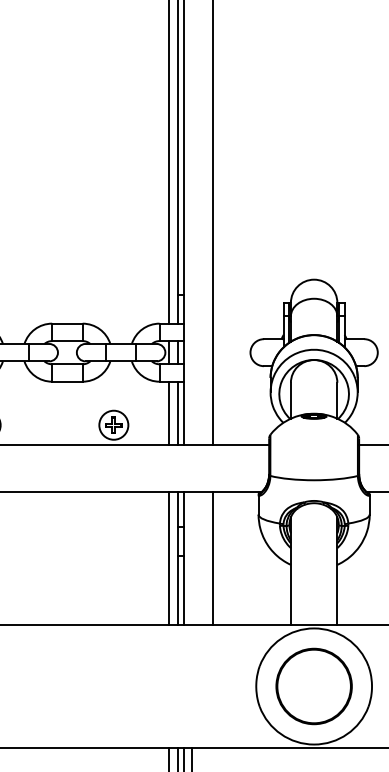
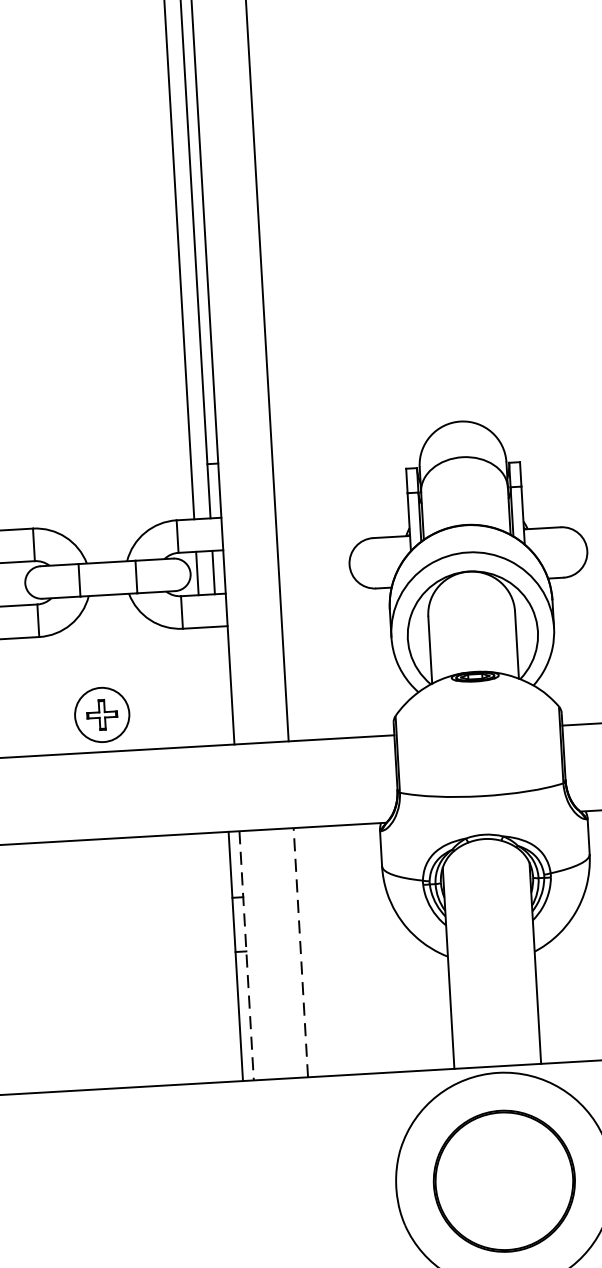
line: (169, 413) -> (204, 687), removed
line: (177, 413) -> (219, 686), removed
line: (169, 557) -> (220, 955), removed
line: (183, 558) -> (246, 956), solid -> dashed
line: (212, 558) -> (300, 953), solid -> dashed

